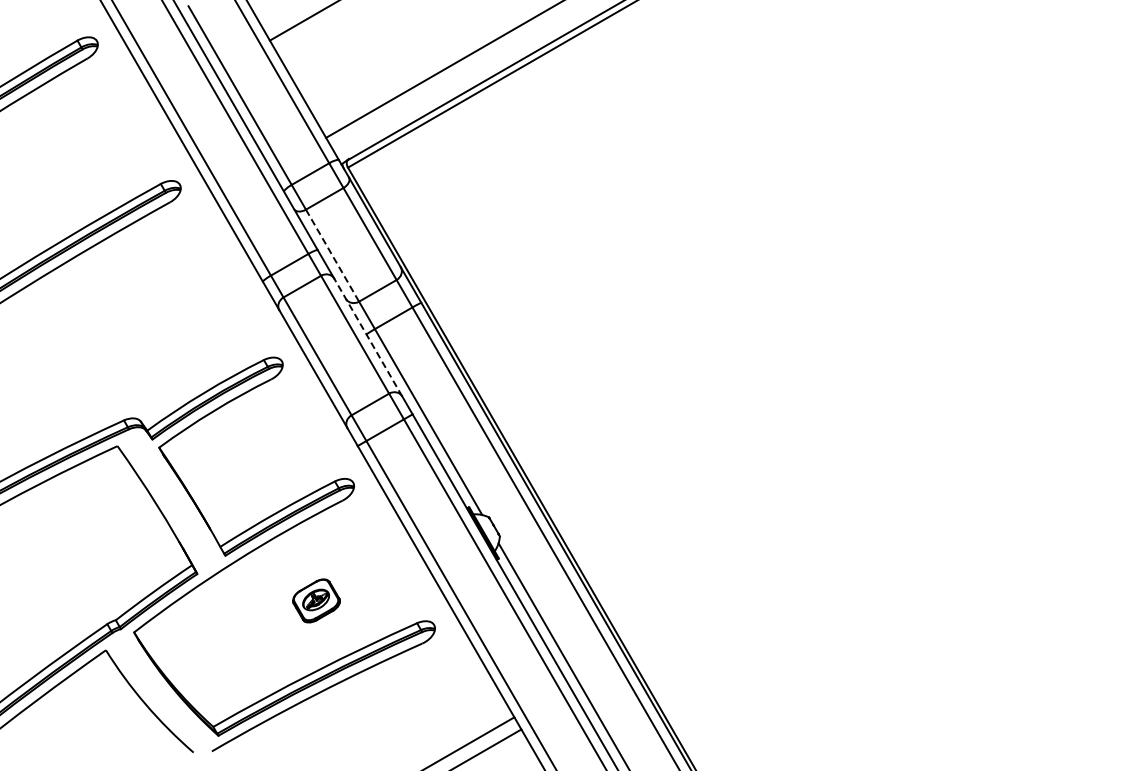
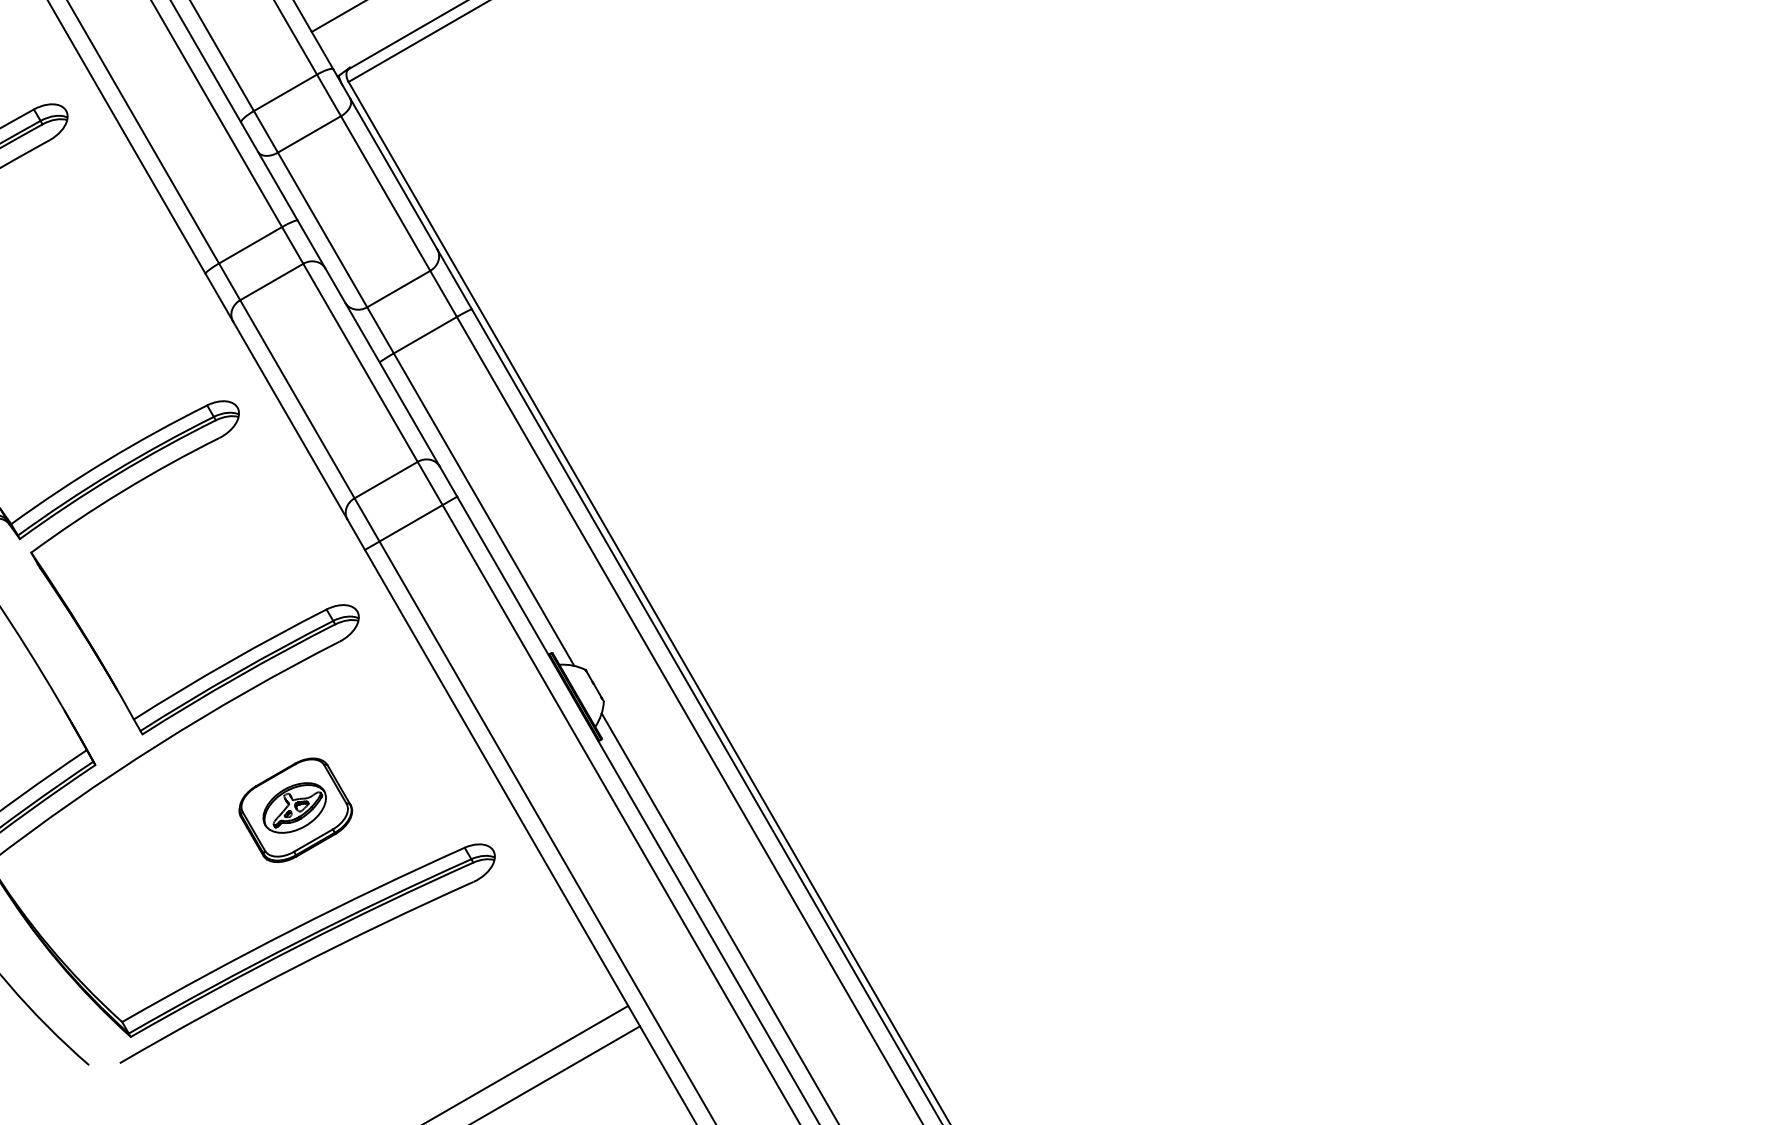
line: (332, 256) -> (322, 231), dashed -> solid
line: (367, 337) -> (381, 367), dashed -> solid
part: (316, 600) -> (295, 809), size x1.43

